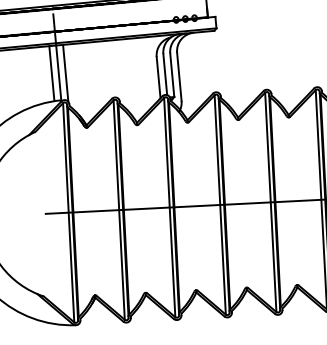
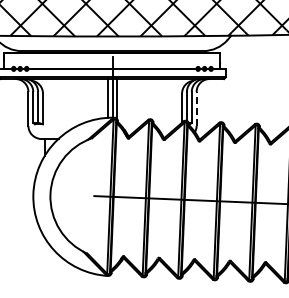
line: (179, 76) -> (196, 108), solid -> dashed

